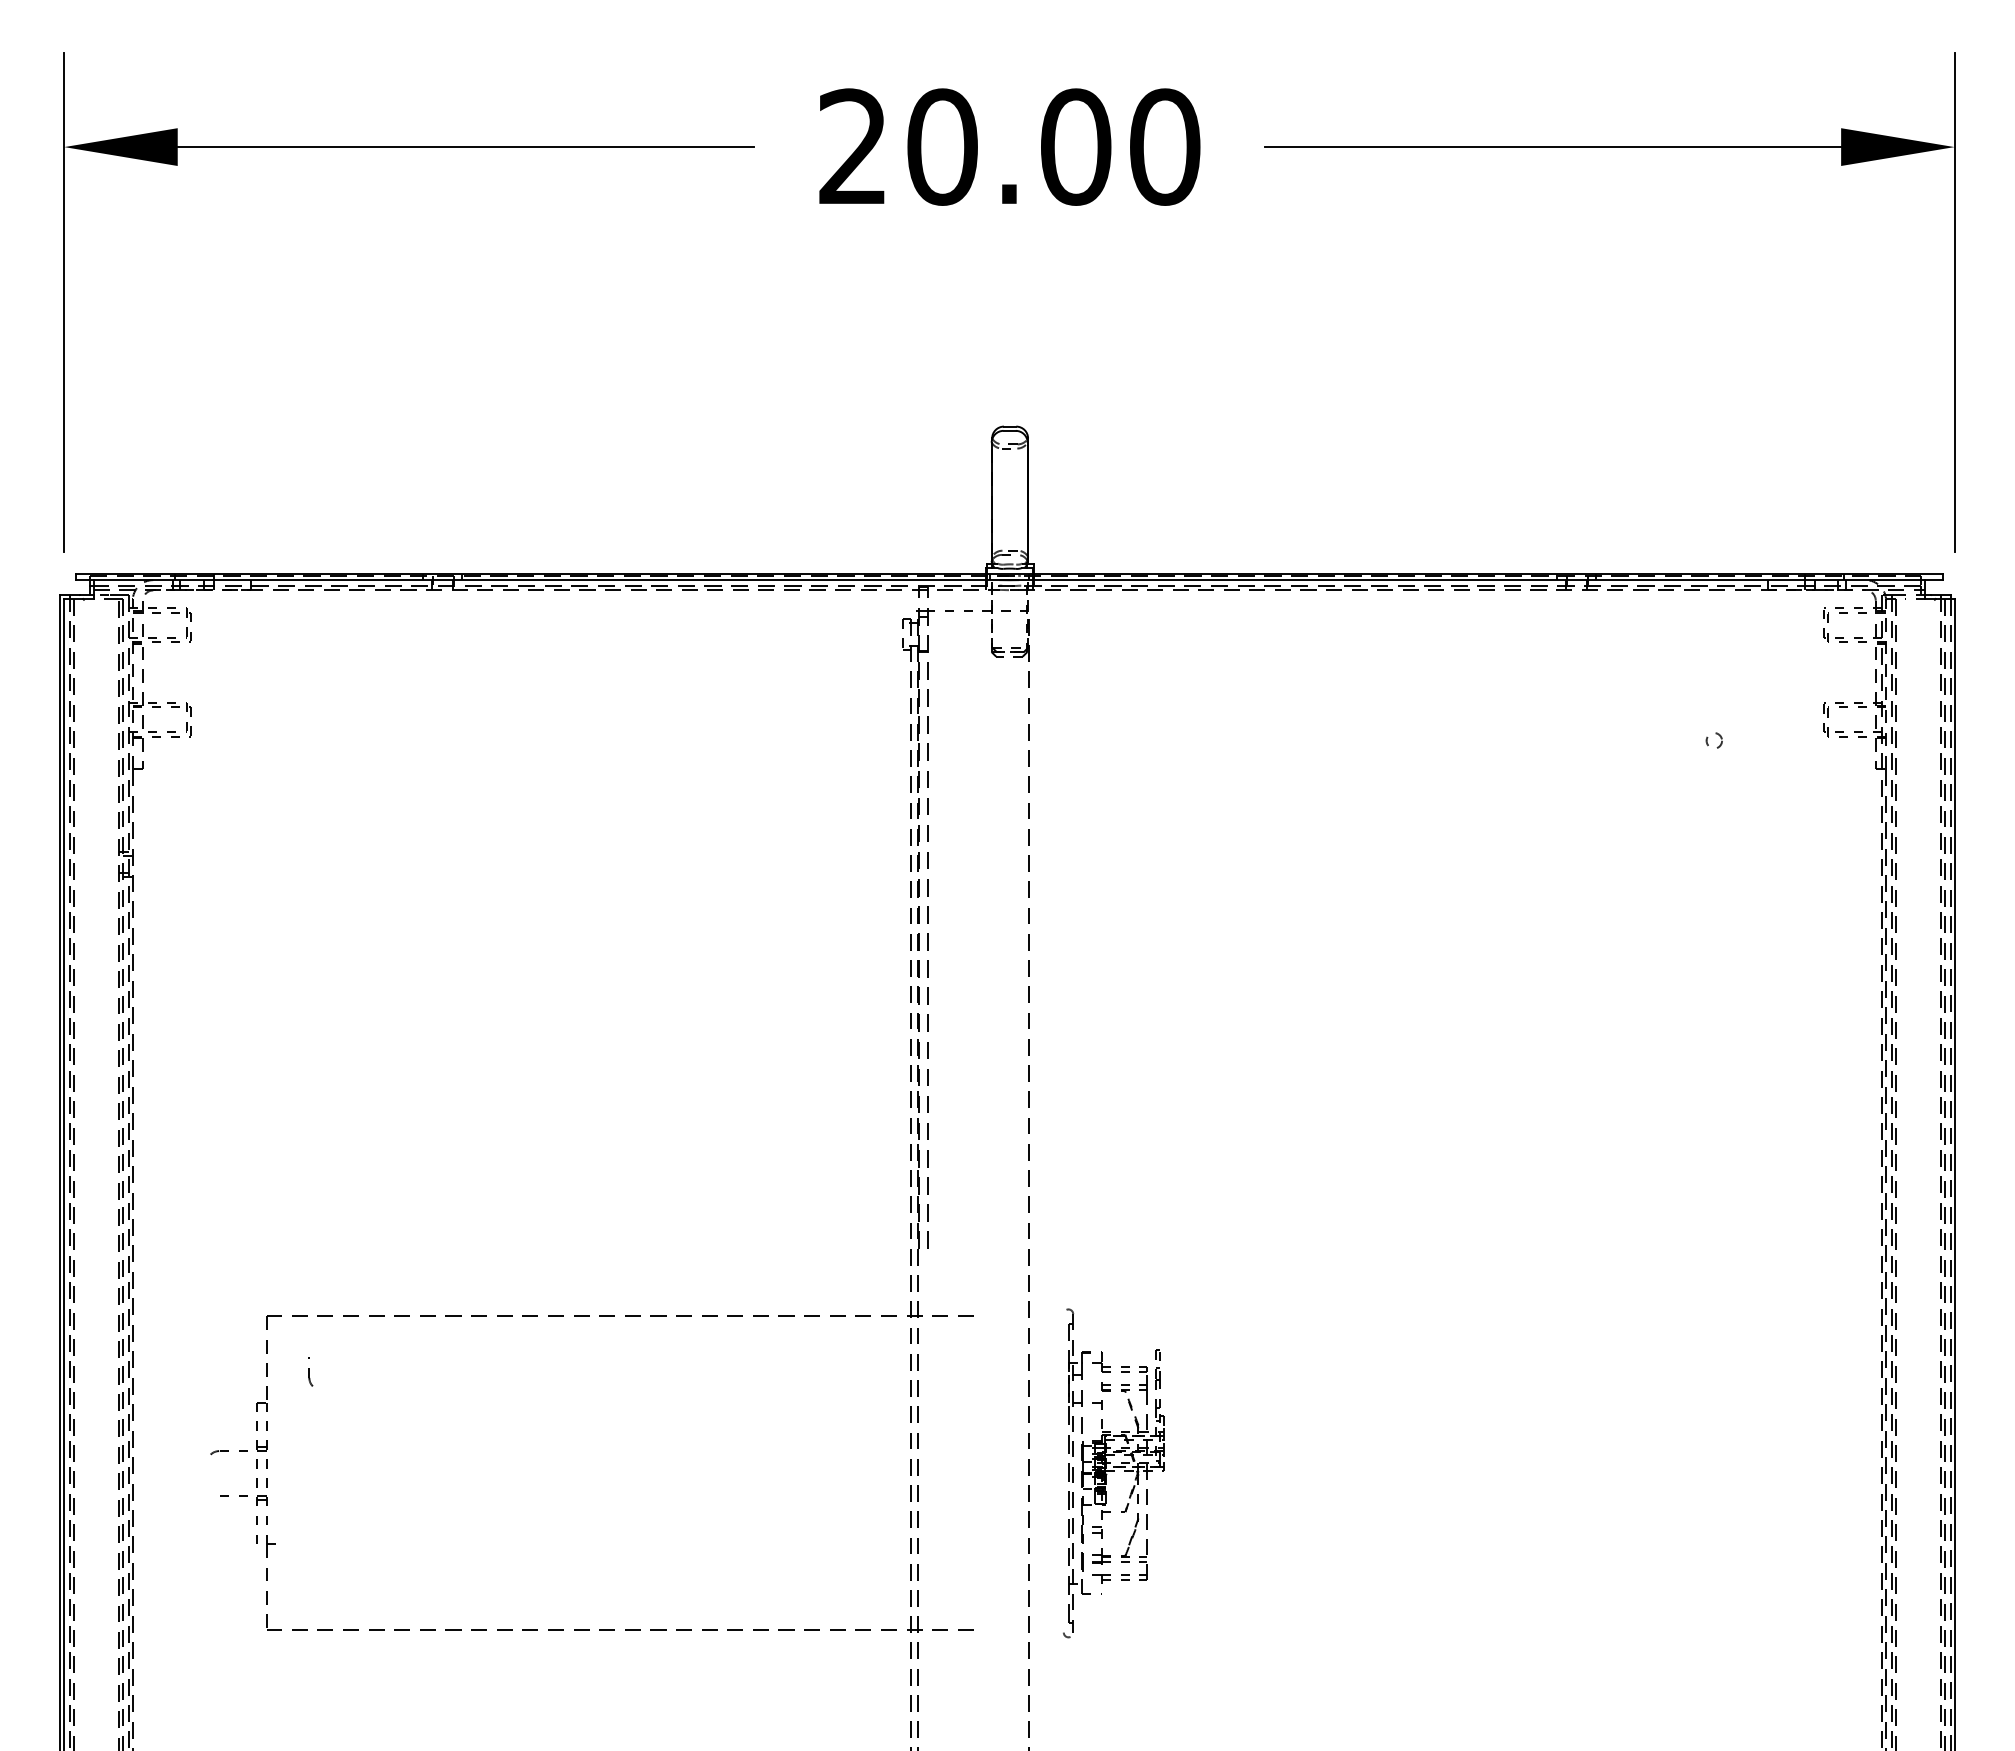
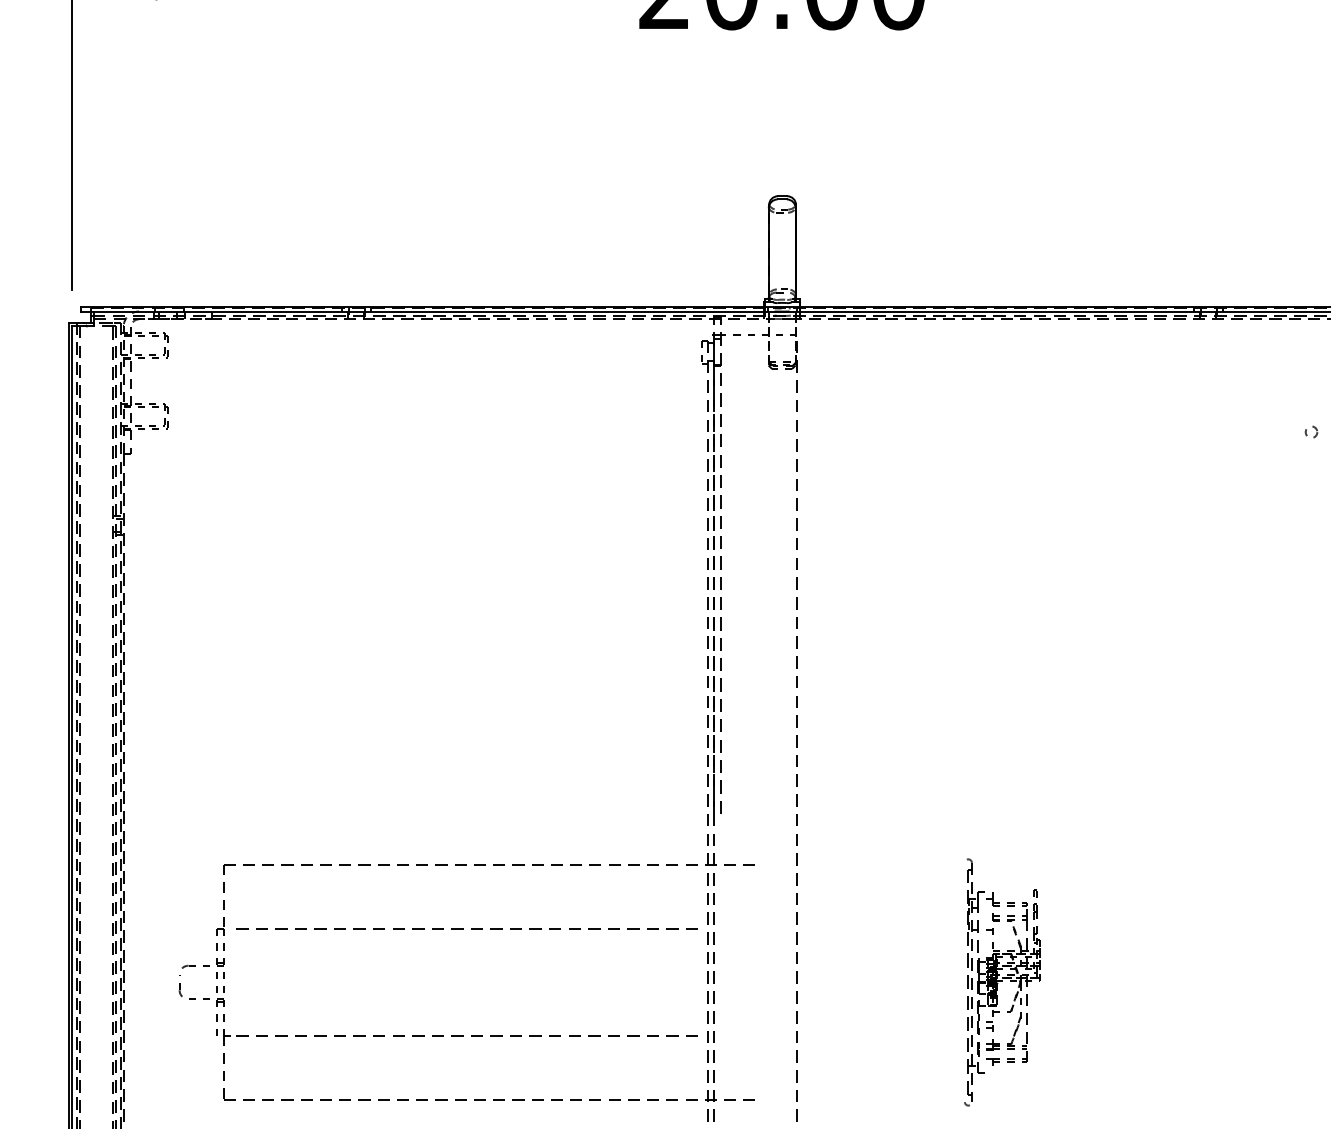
part: (310, 1371) -> (180, 985), moved
line: (585, 1402) -> (463, 929), added
part: (1113, 1473) -> (1002, 982), moved
line: (585, 1543) -> (463, 1035), added

